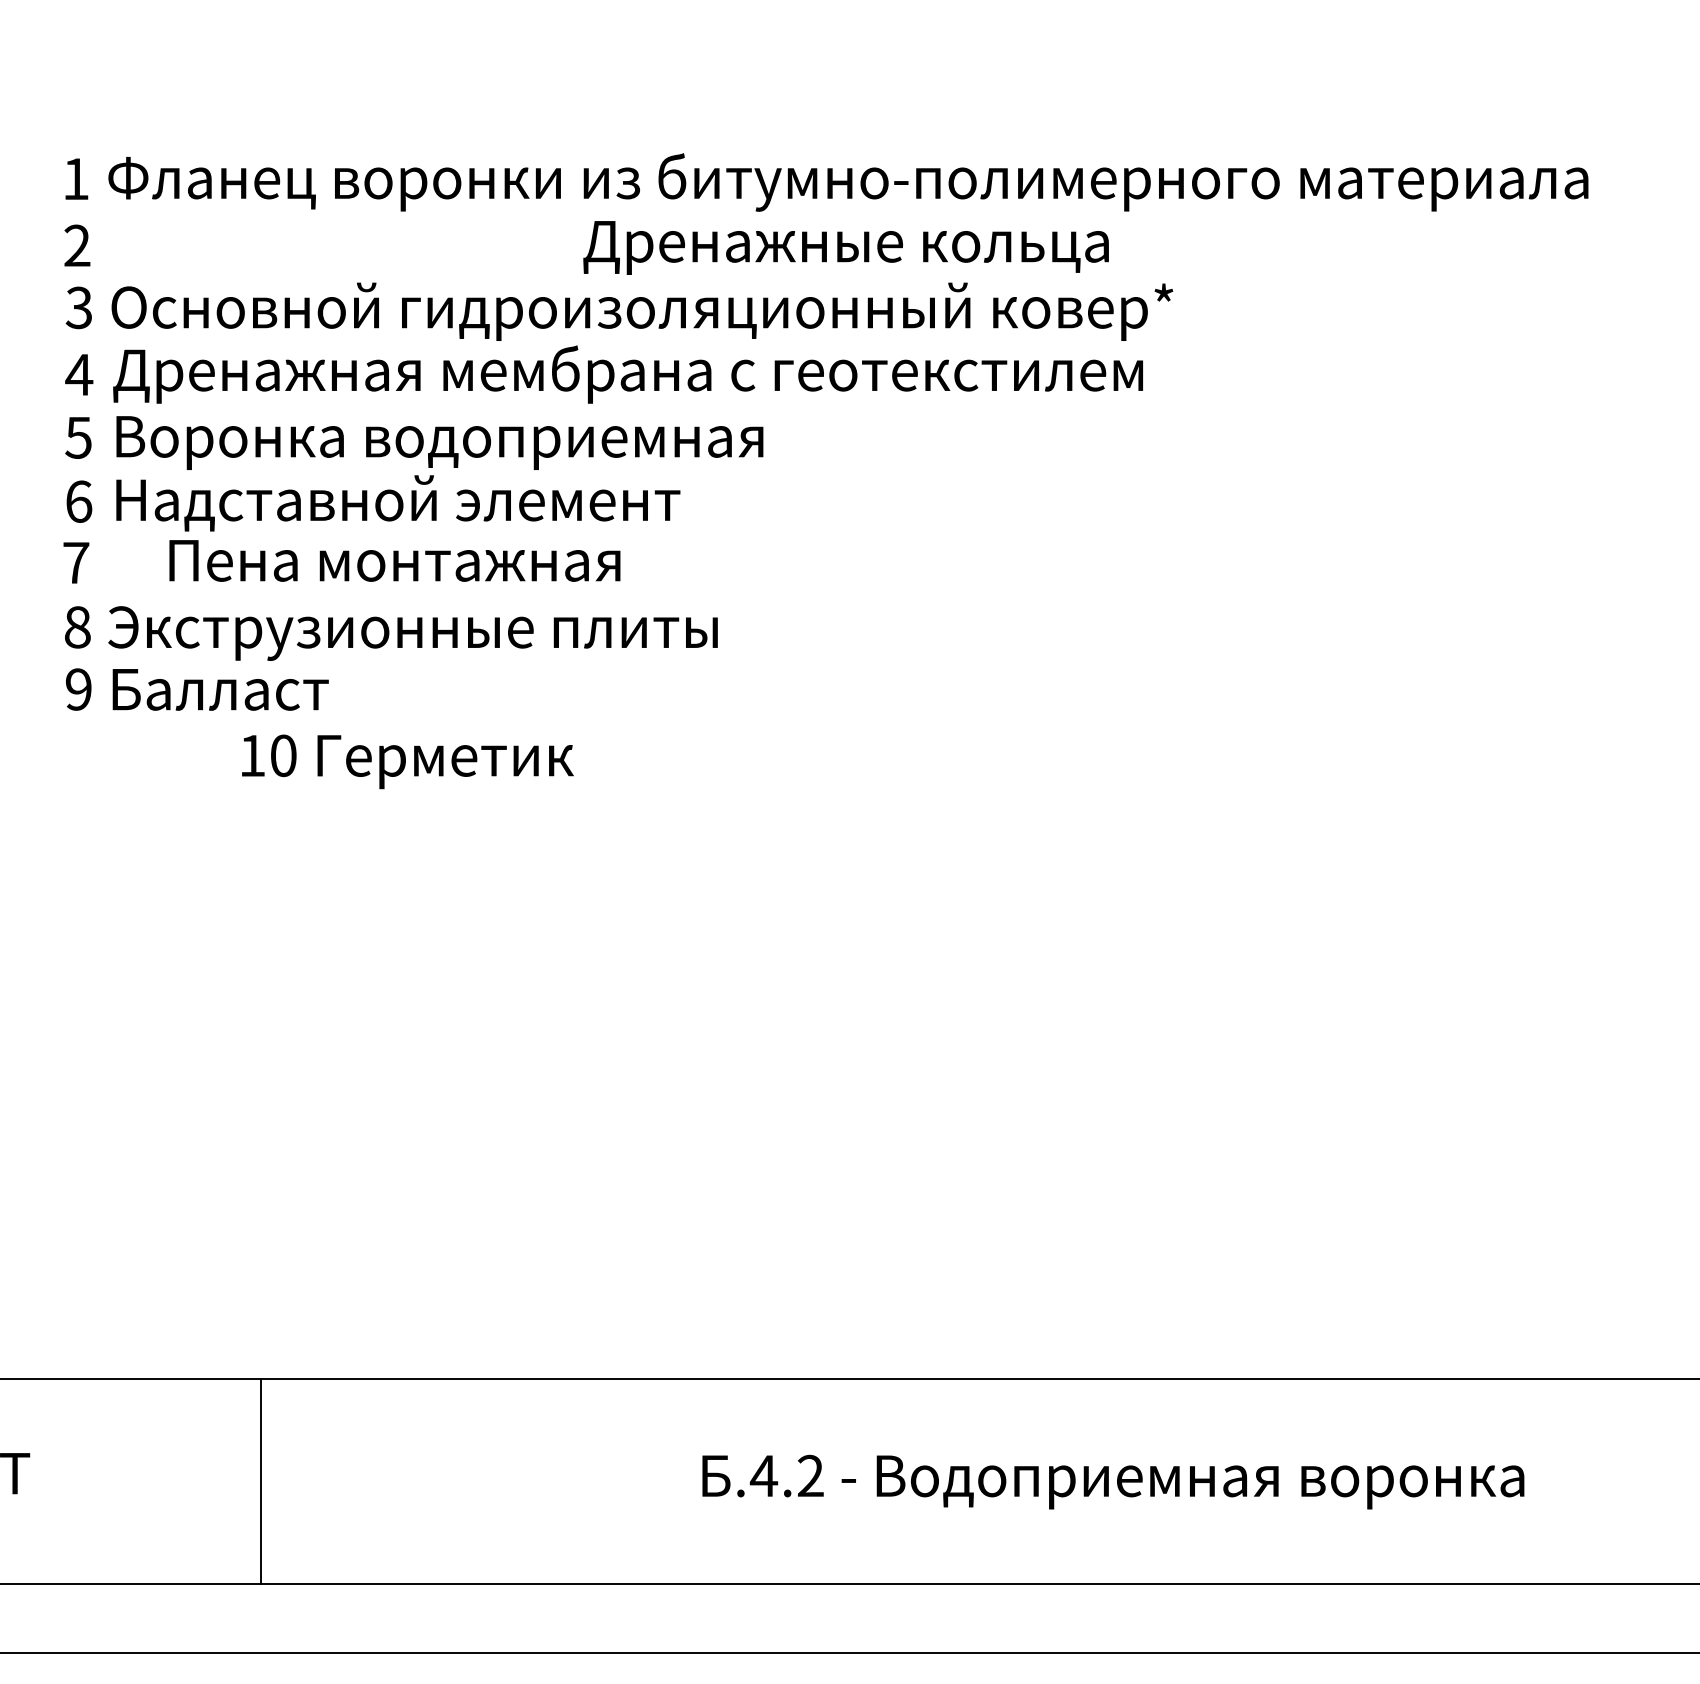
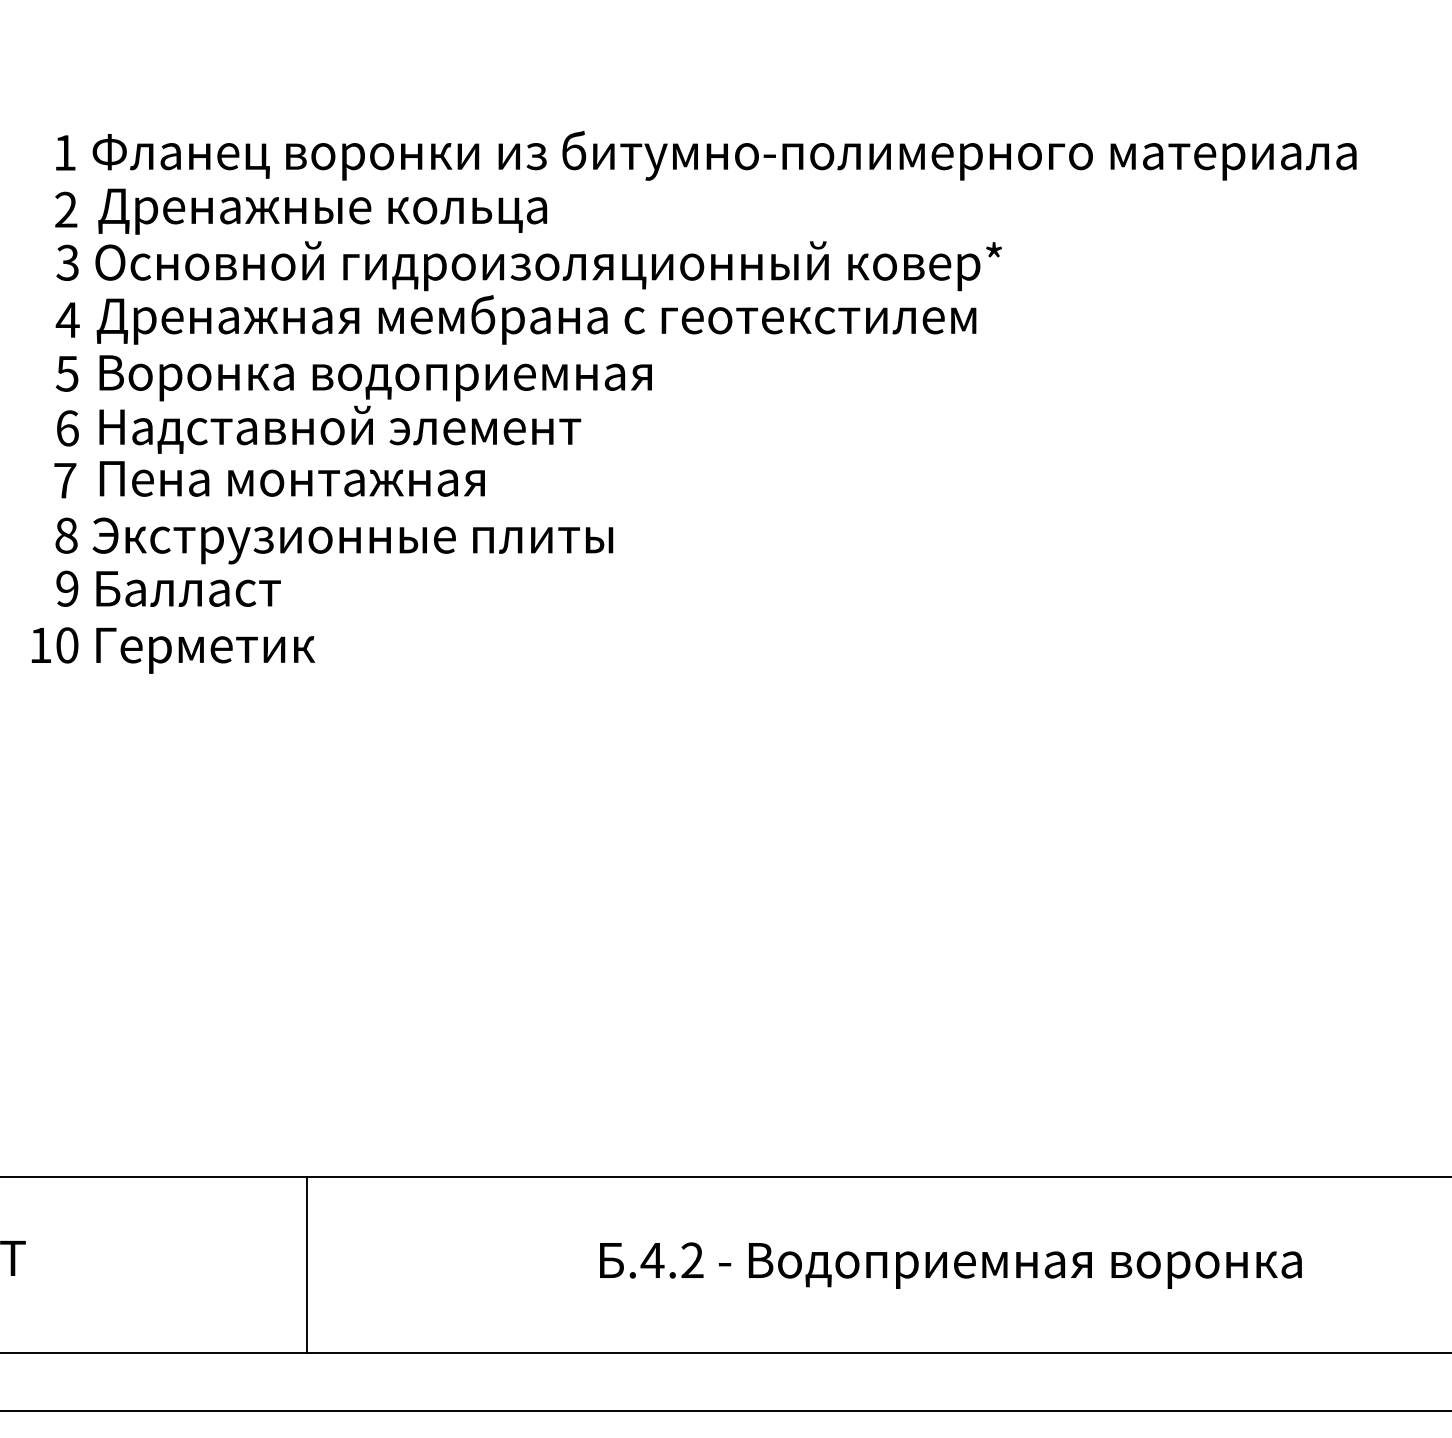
text: (845, 247) -> (322, 211), moved
text: (393, 560) -> (291, 478), moved
text: (407, 761) -> (173, 650), moved
line: (261, 1480) -> (307, 1264), moved

